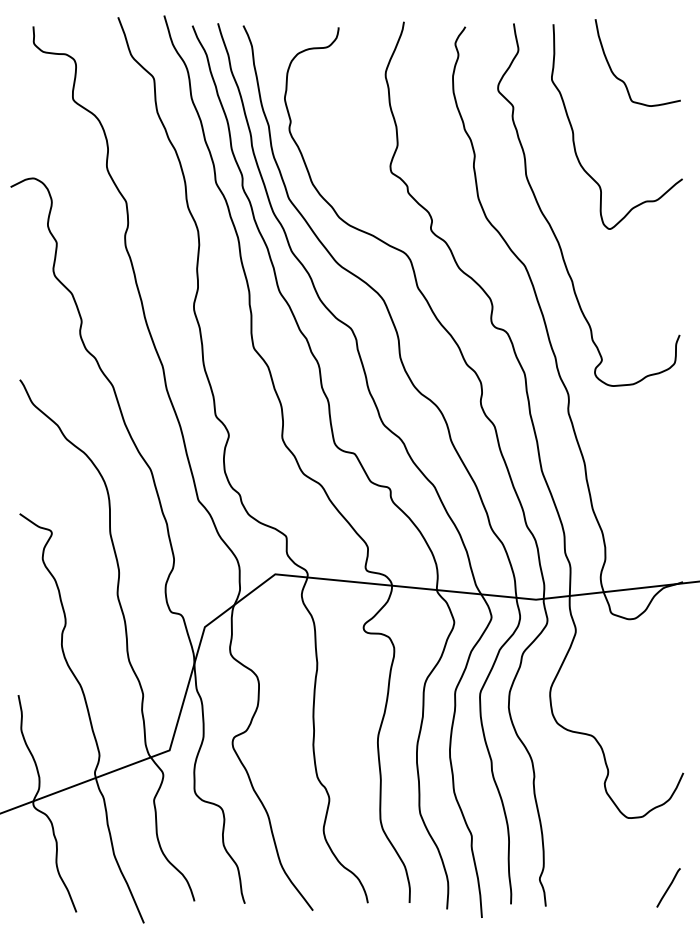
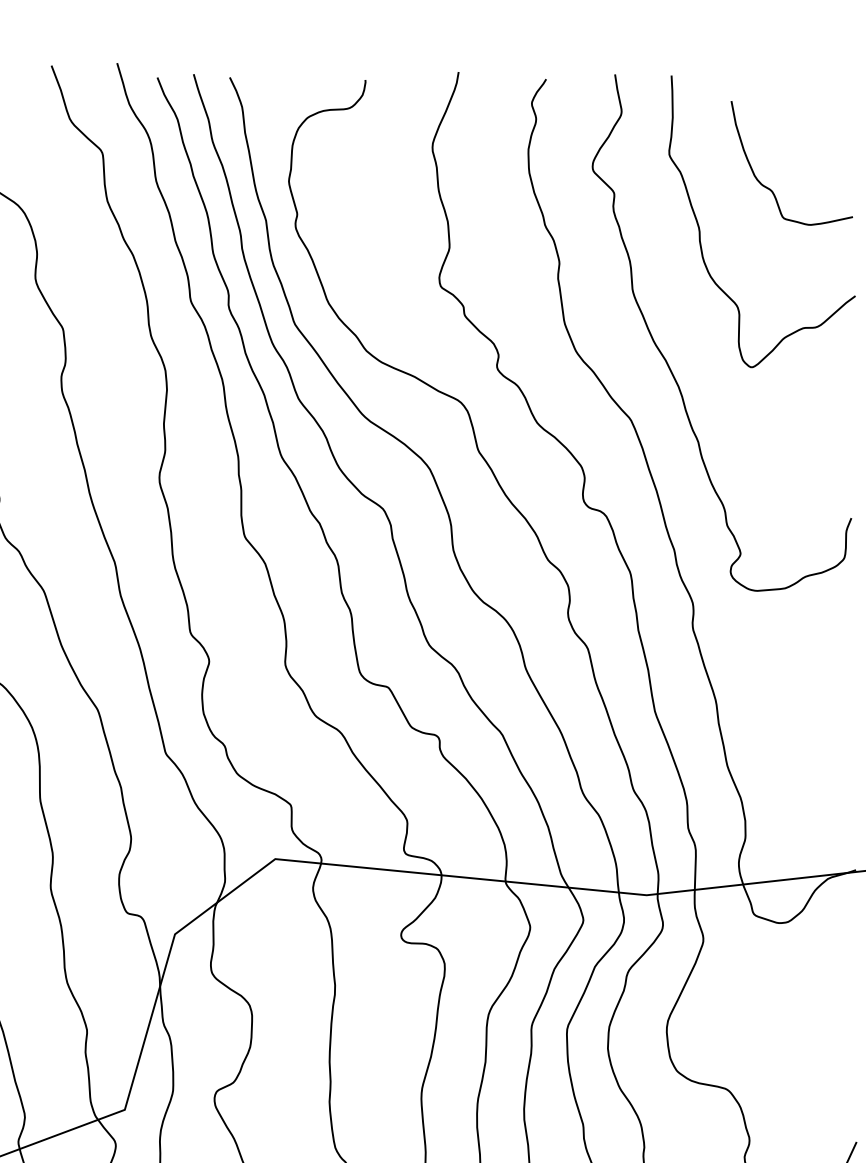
curve: (623, 80) -> (771, 188), moved

